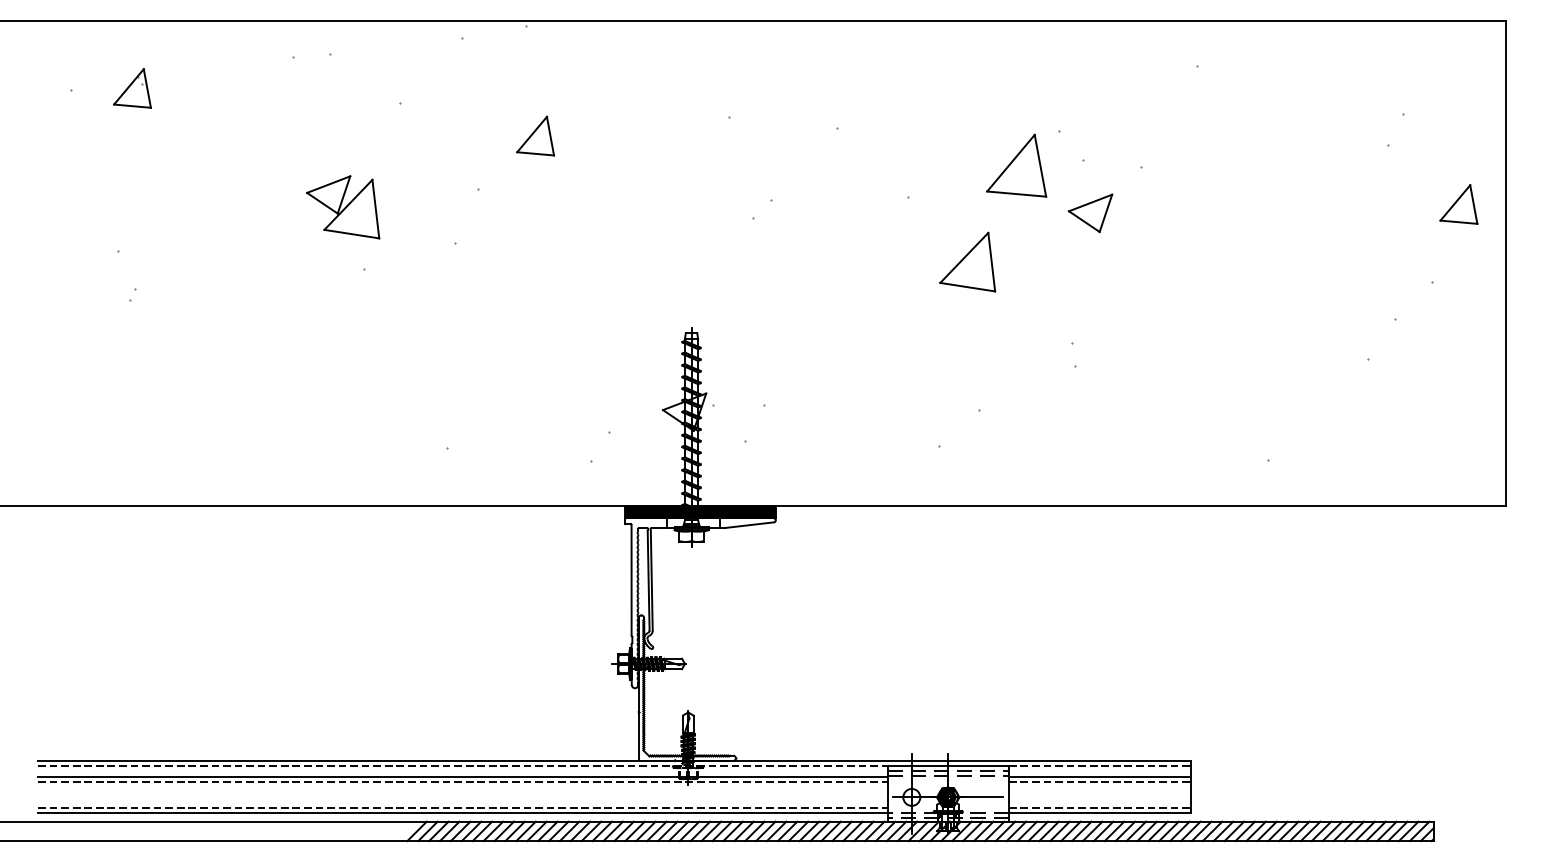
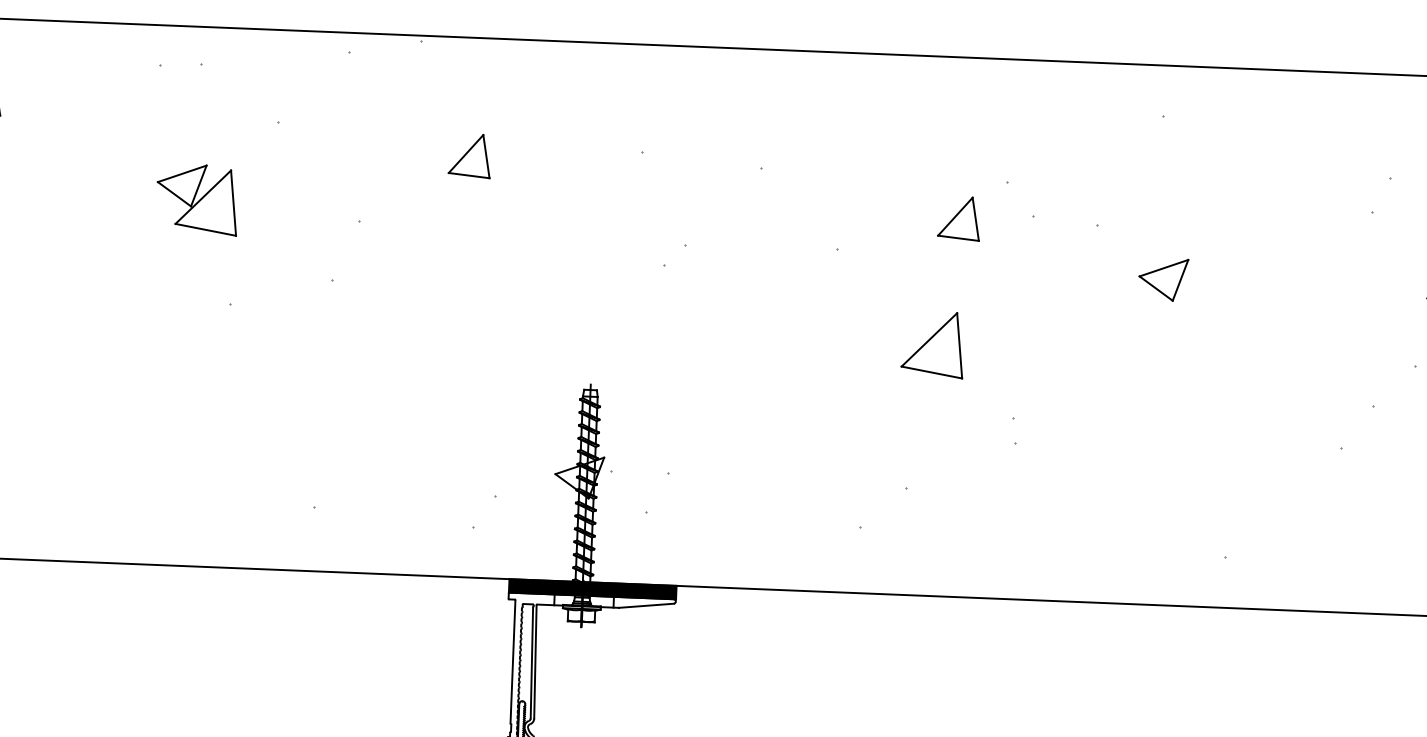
part: (535, 135) -> (469, 155), moved
part: (1016, 165) -> (958, 218), size x0.62
part: (343, 207) -> (197, 199), moved
part: (1090, 212) -> (1163, 278), moved
part: (967, 261) -> (932, 344), moved

